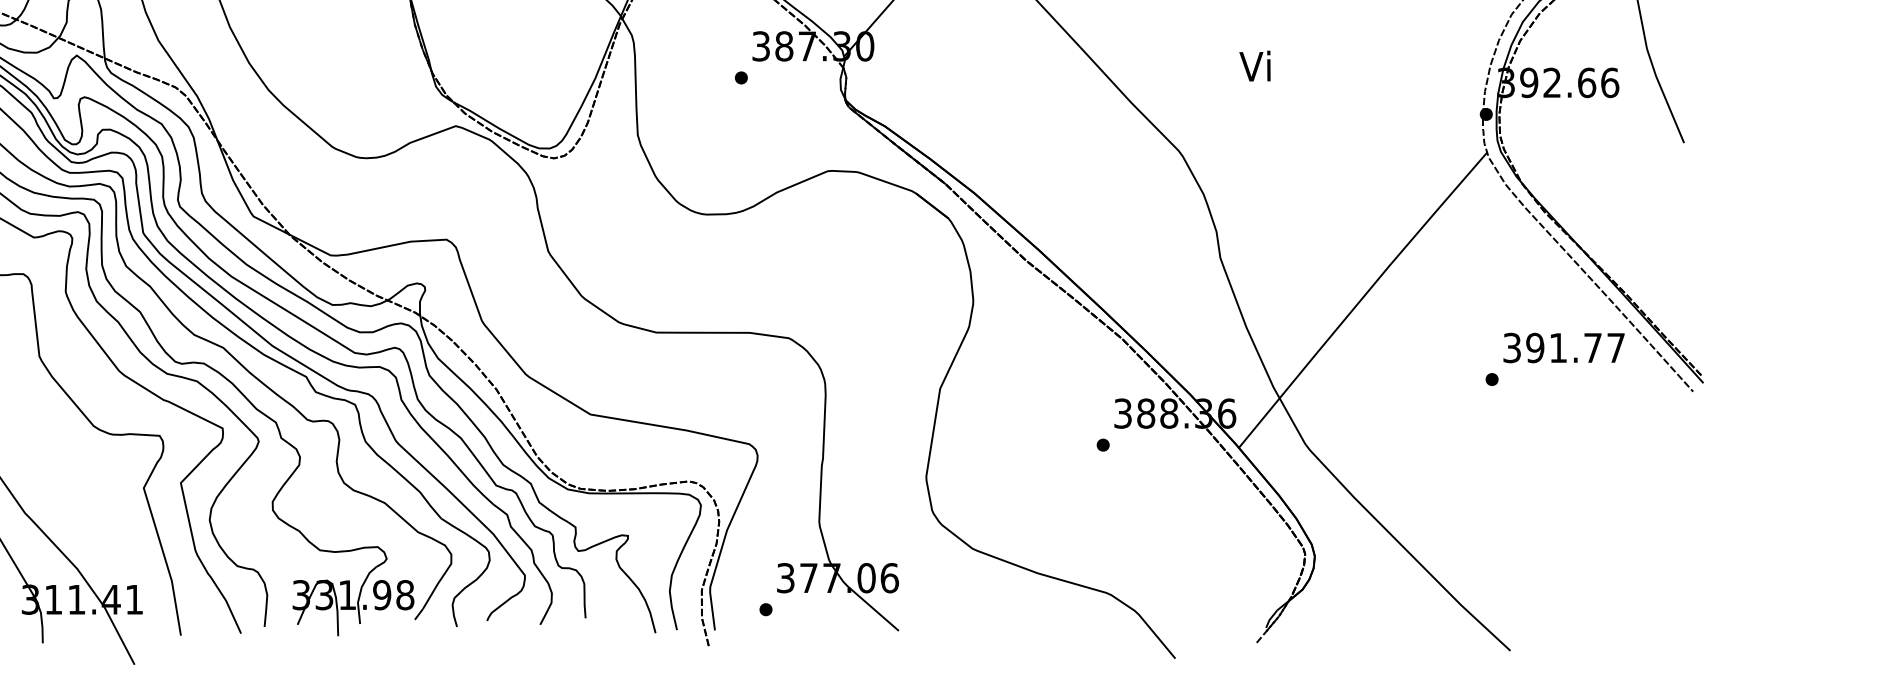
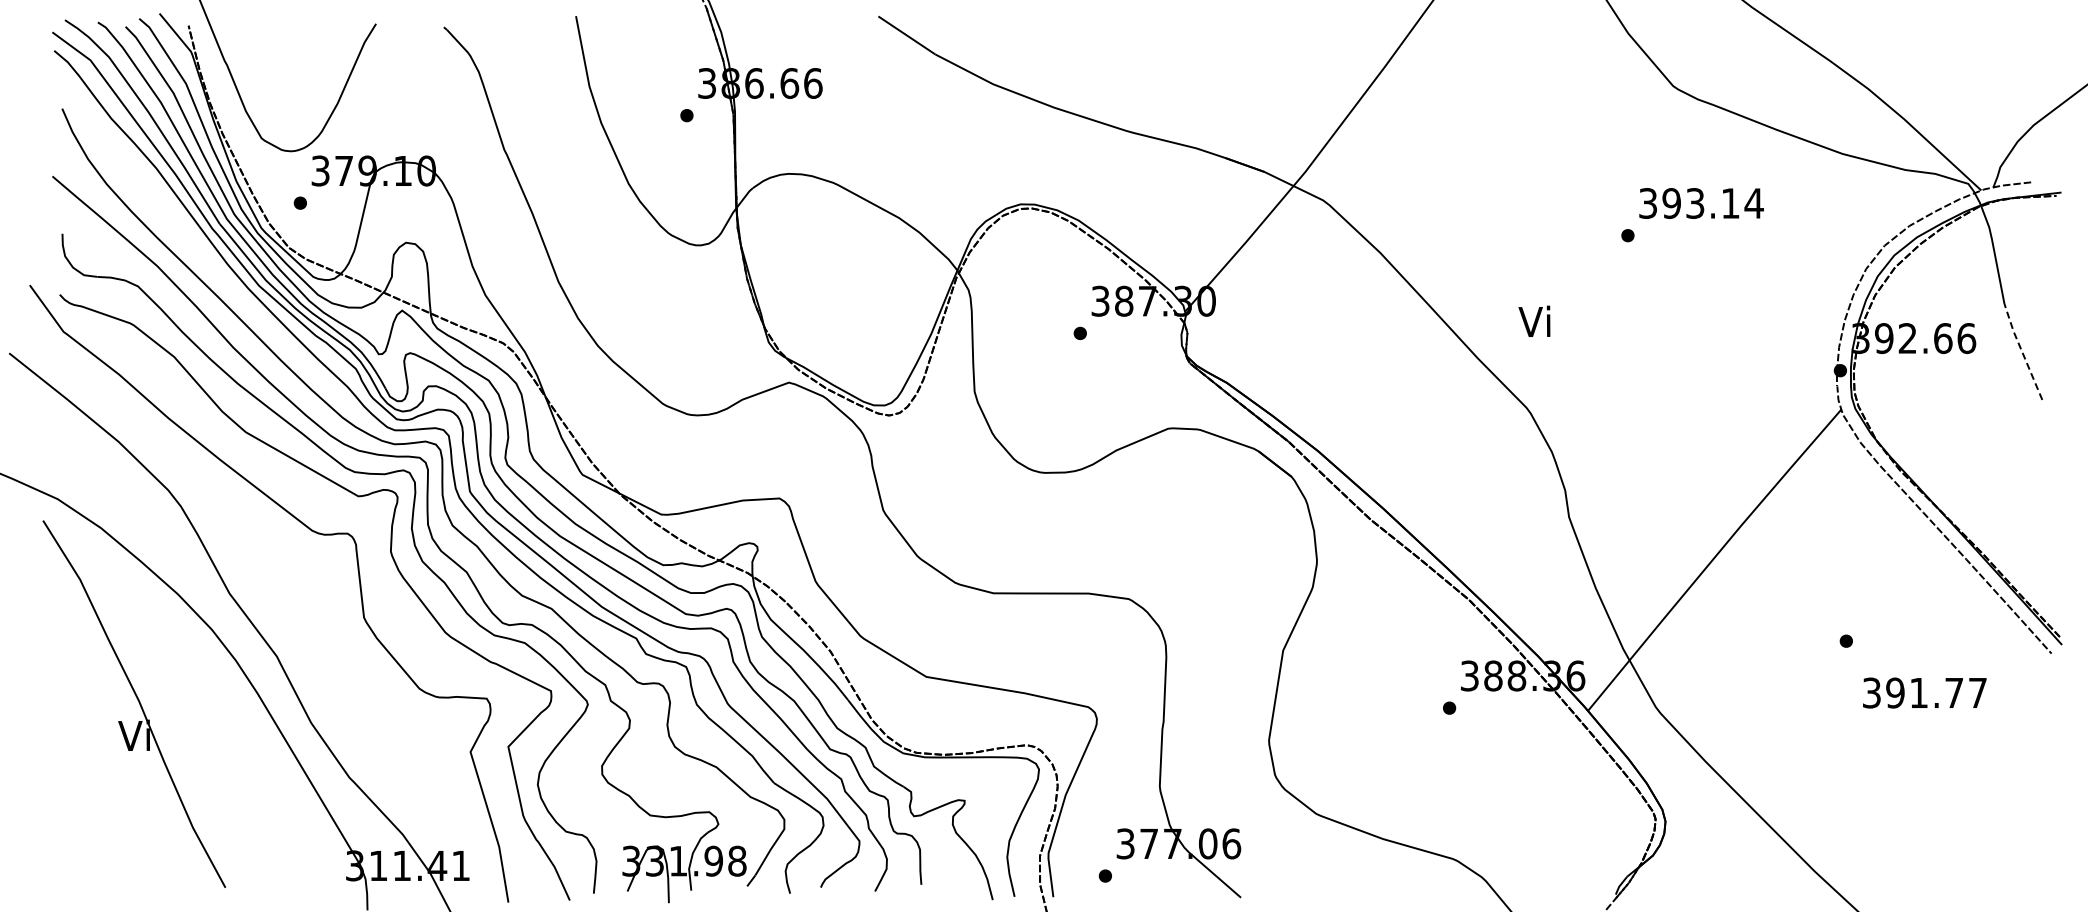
text: (1255, 65) -> (1534, 320), moved
line: (1664, 95) -> (2022, 351), solid -> dashed
text: (1563, 347) -> (1924, 692), moved

